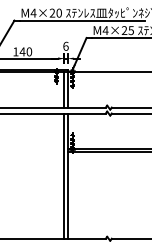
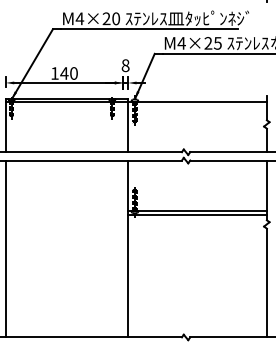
text: (65, 46) -> (125, 65), 6 -> 8
line: (64, 89) -> (123, 126), removed
line: (64, 175) -> (123, 248), removed

